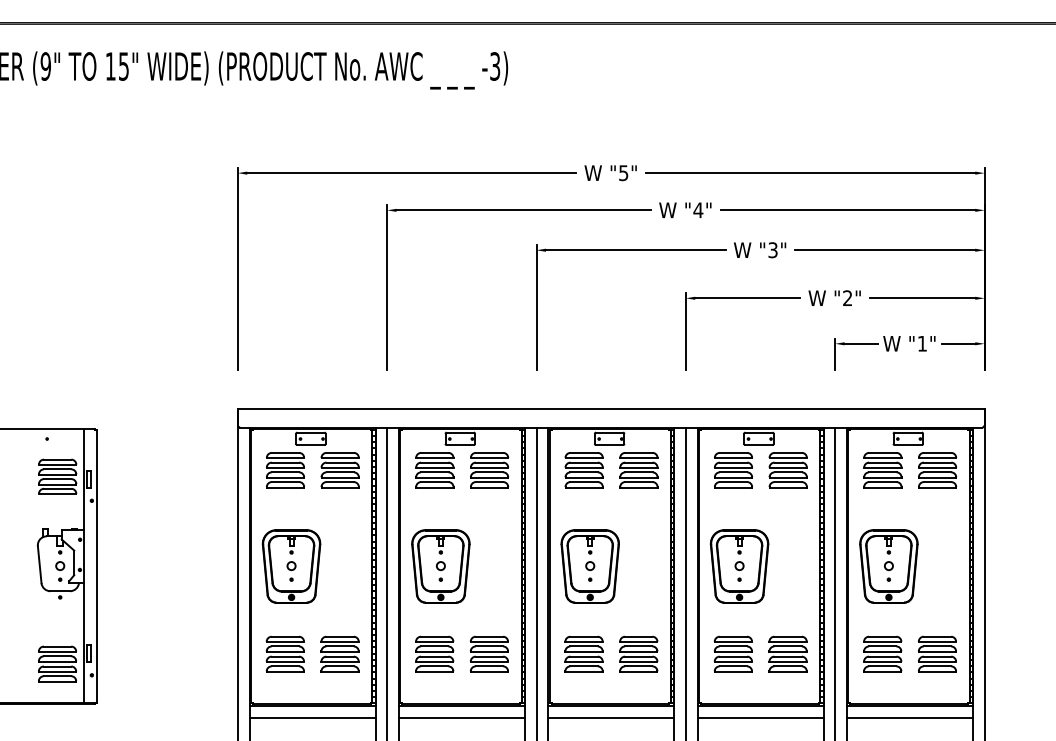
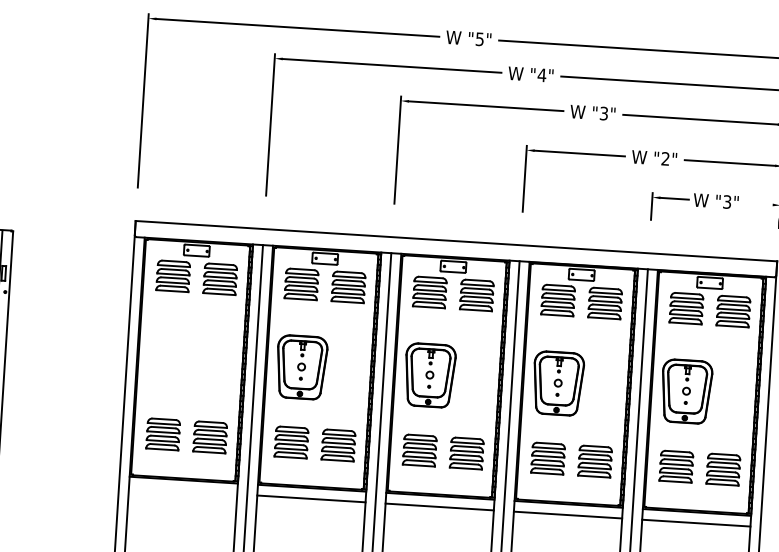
text: (921, 343) -> (726, 201), "1" -> "3"
line: (958, 343) -> (758, 203), removed
part: (291, 566) -> (173, 359), removed
line: (312, 718) -> (183, 491), removed

